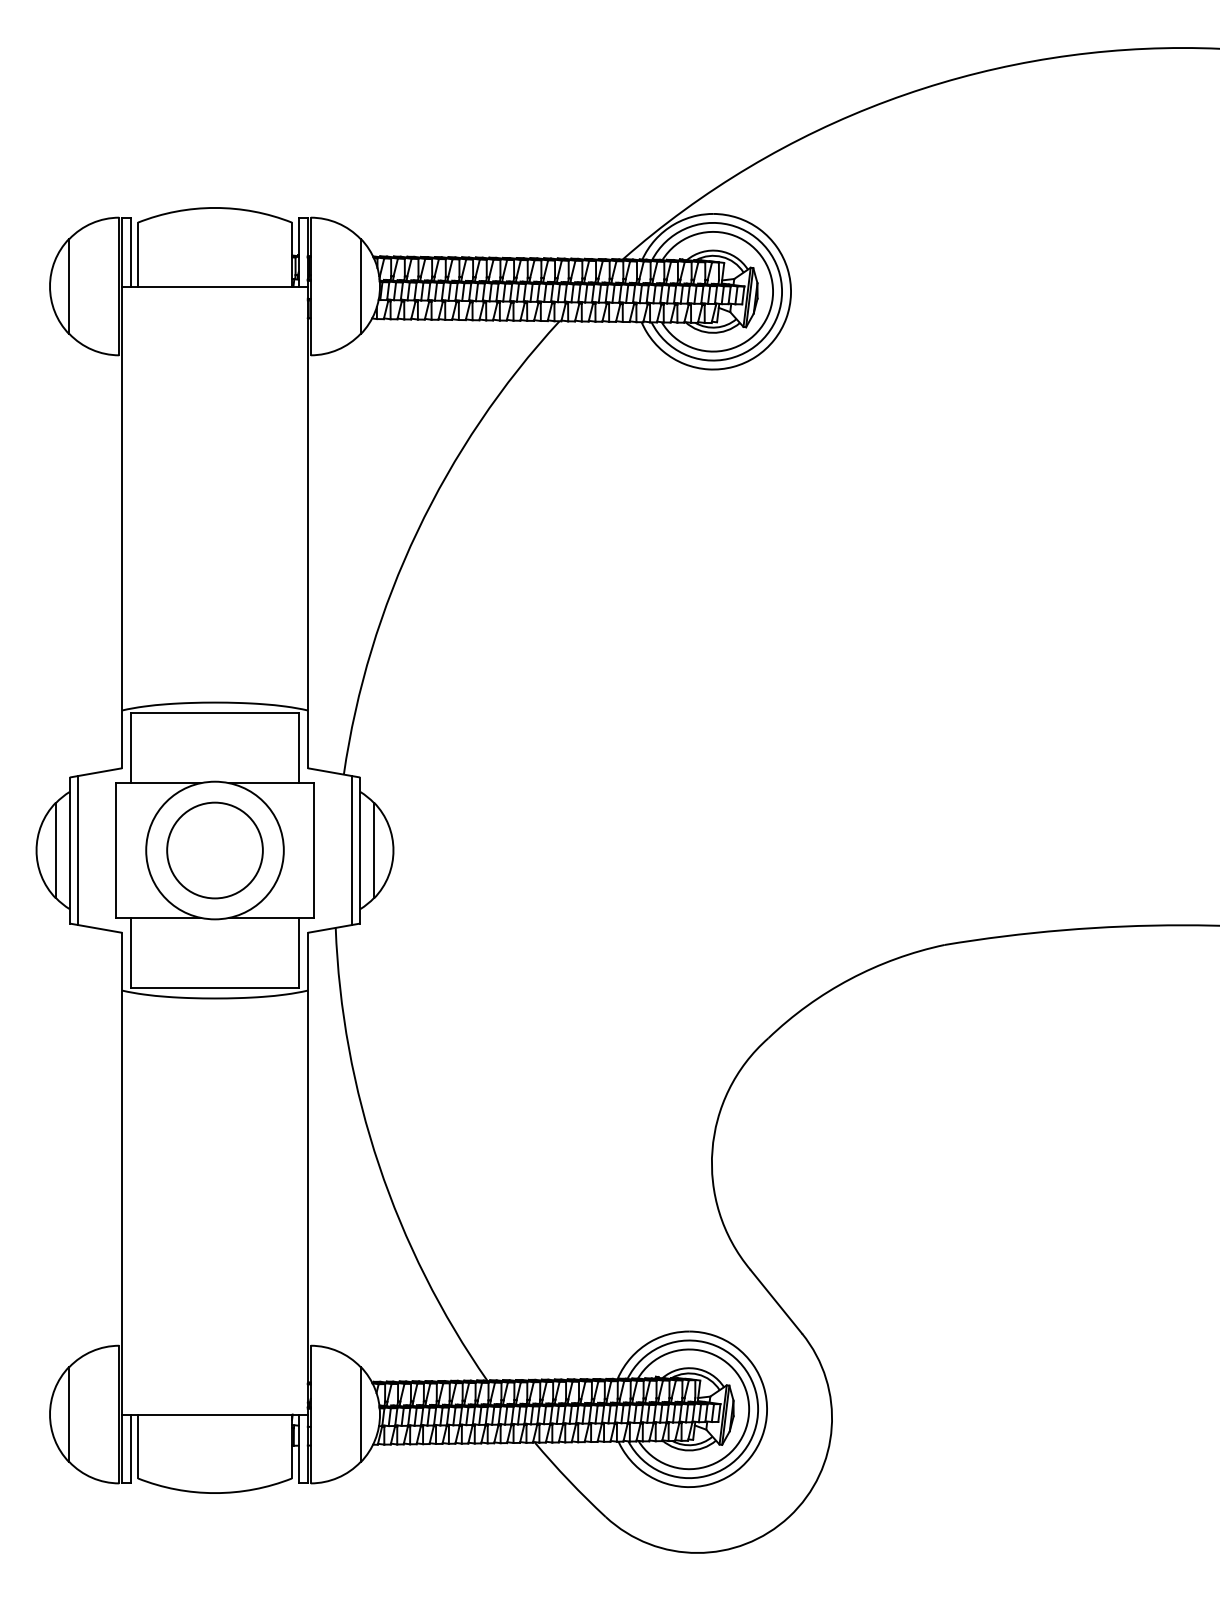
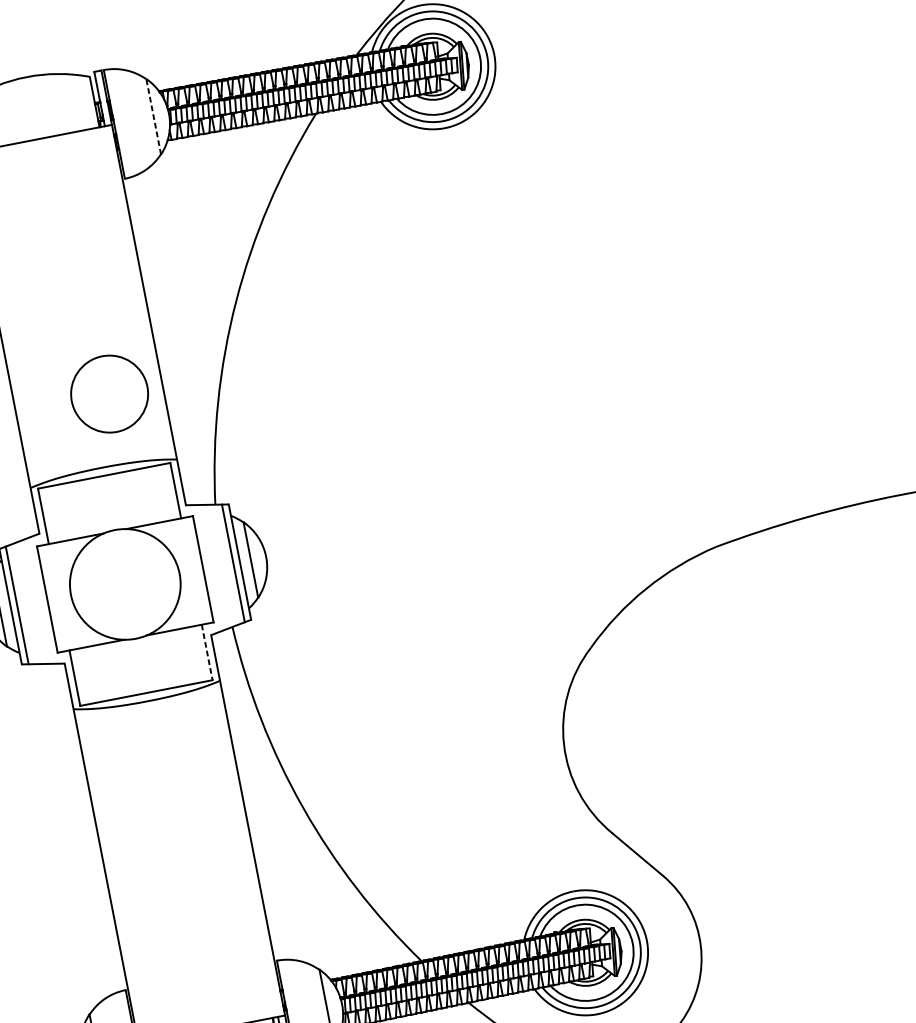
line: (360, 286) -> (153, 116), solid -> dashed
circle: (214, 850) -> (109, 394), moved
line: (298, 953) -> (207, 652), solid -> dashed

